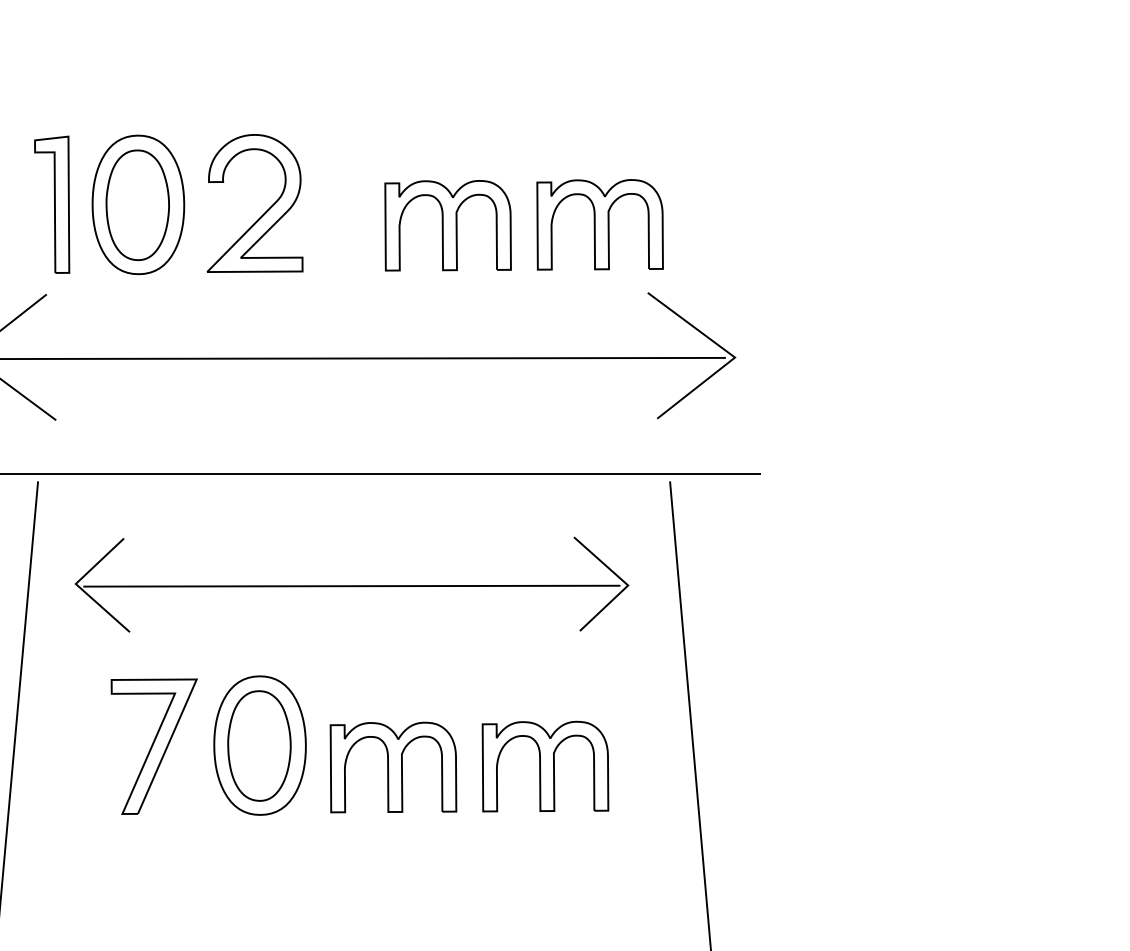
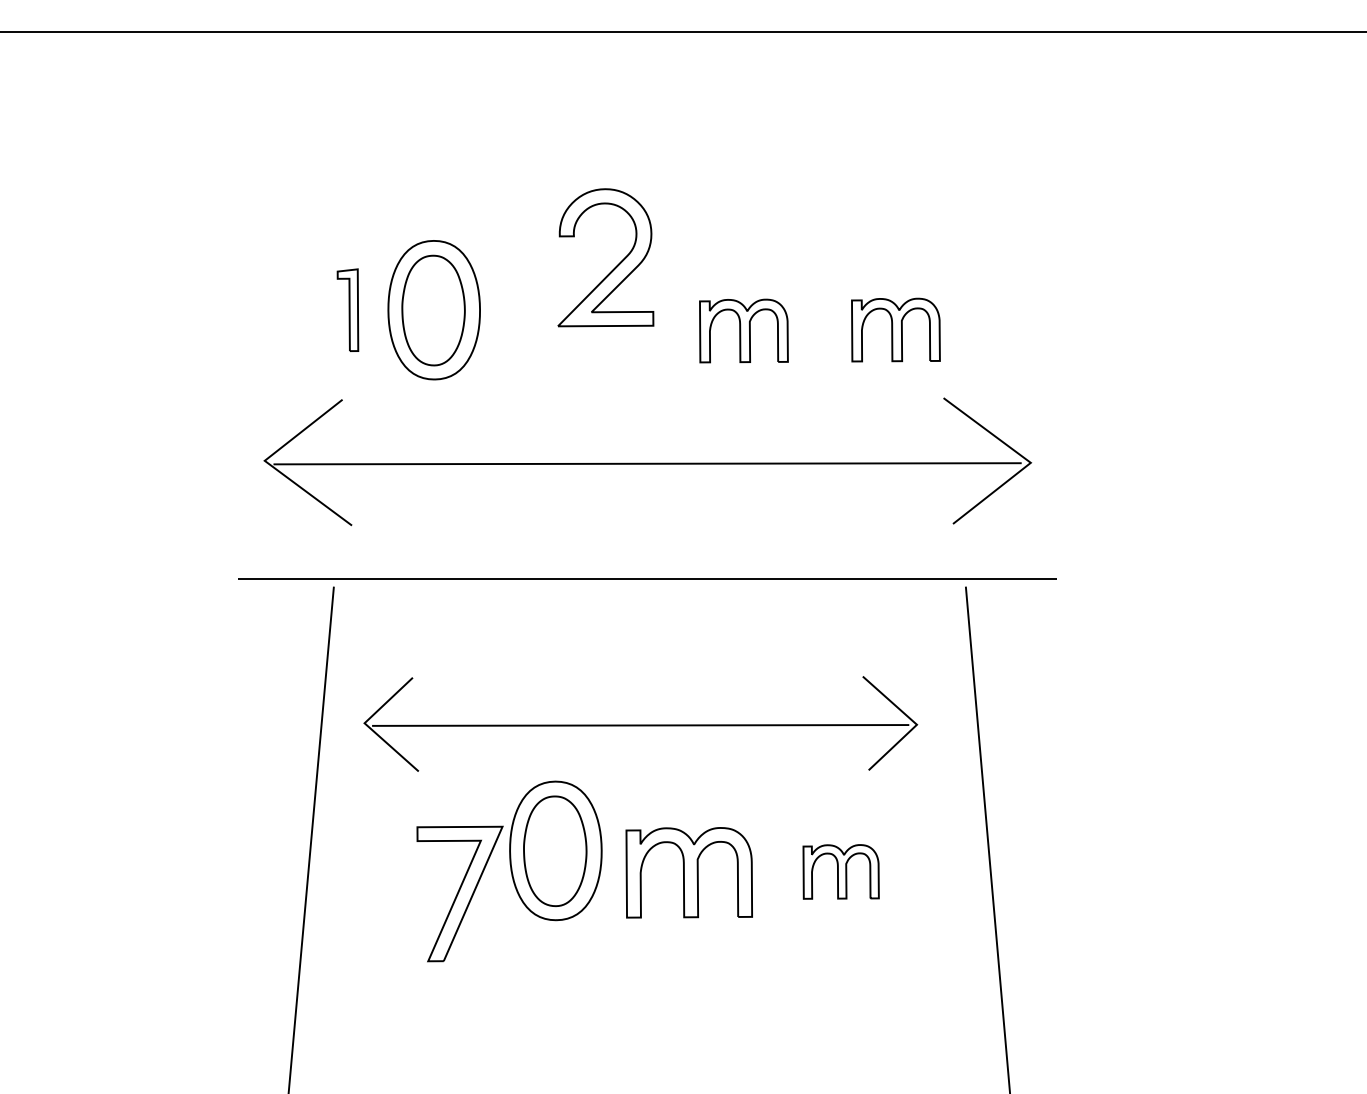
part: (51, 205) -> (347, 310), size x0.6
part: (264, 212) -> (615, 266), moved
part: (599, 224) -> (895, 329), size x0.7
part: (447, 225) -> (743, 330), size x0.7
part: (351, 584) -> (640, 723), moved
part: (153, 746) -> (459, 893), moved
part: (544, 766) -> (840, 871), size x0.6

